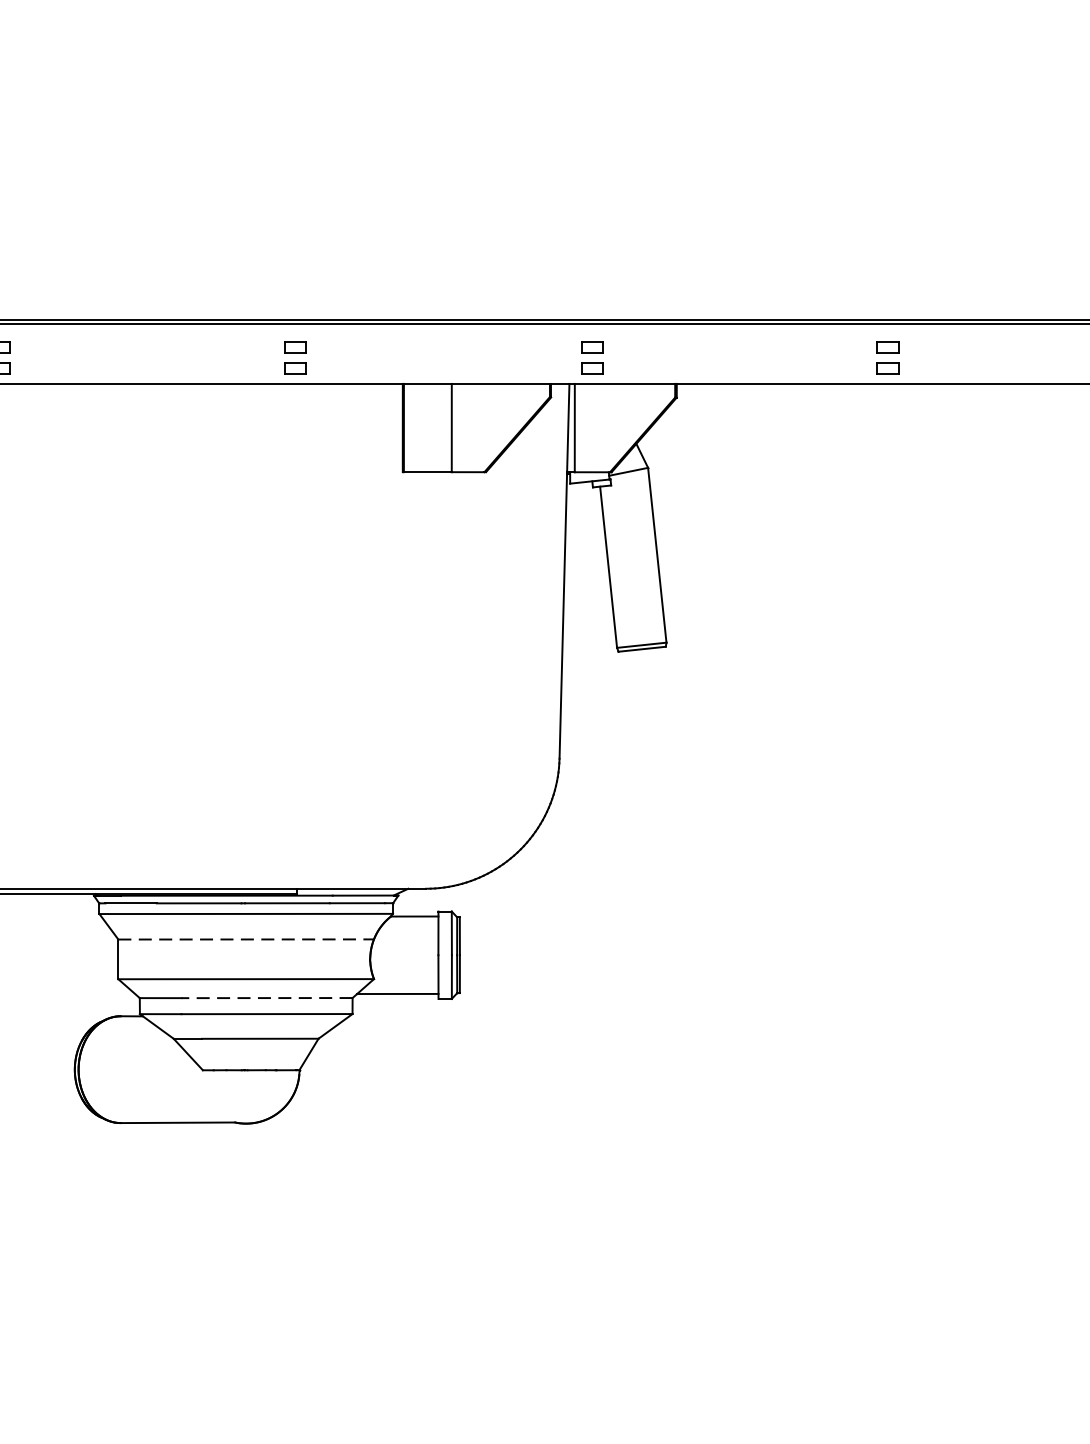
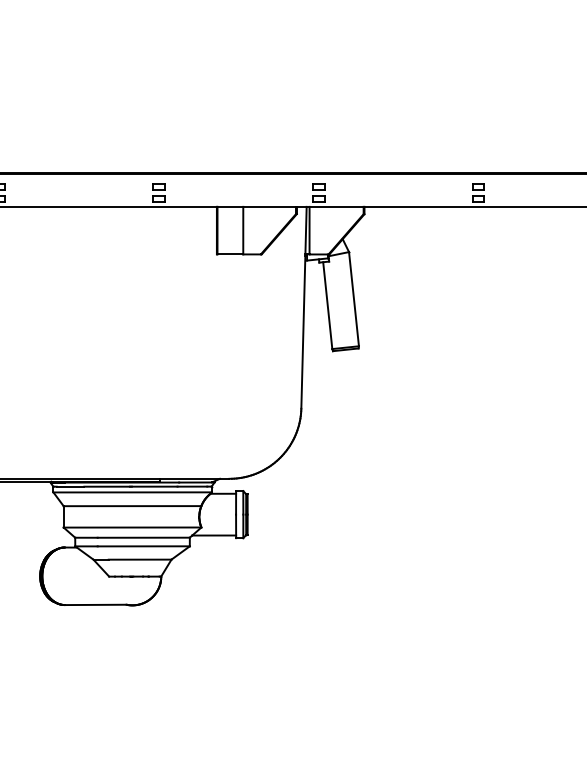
line: (246, 940) -> (132, 506), dashed -> solid
line: (266, 997) -> (143, 537), dashed -> solid

